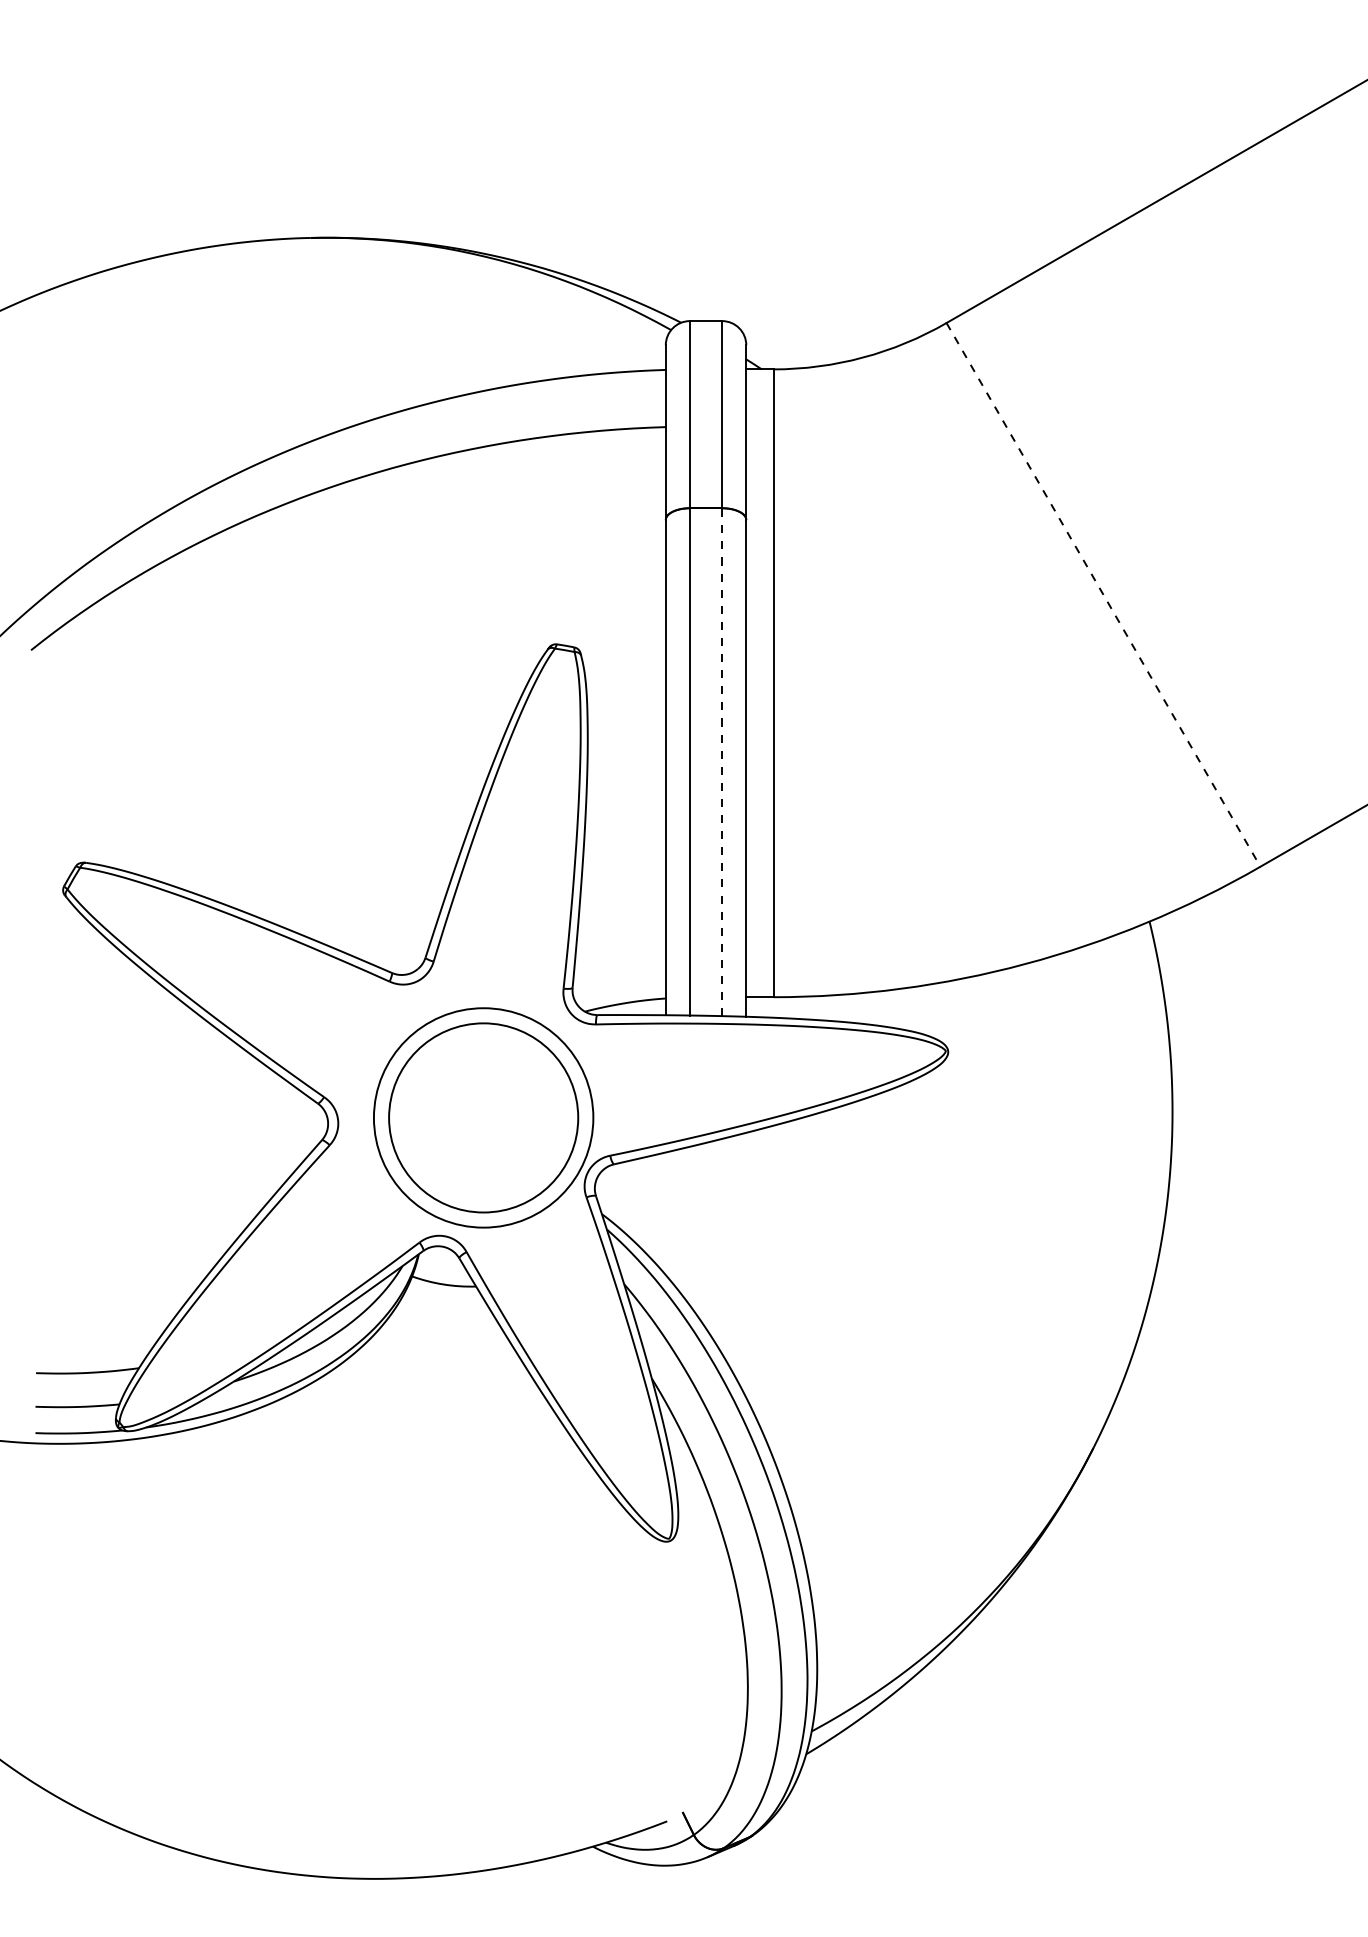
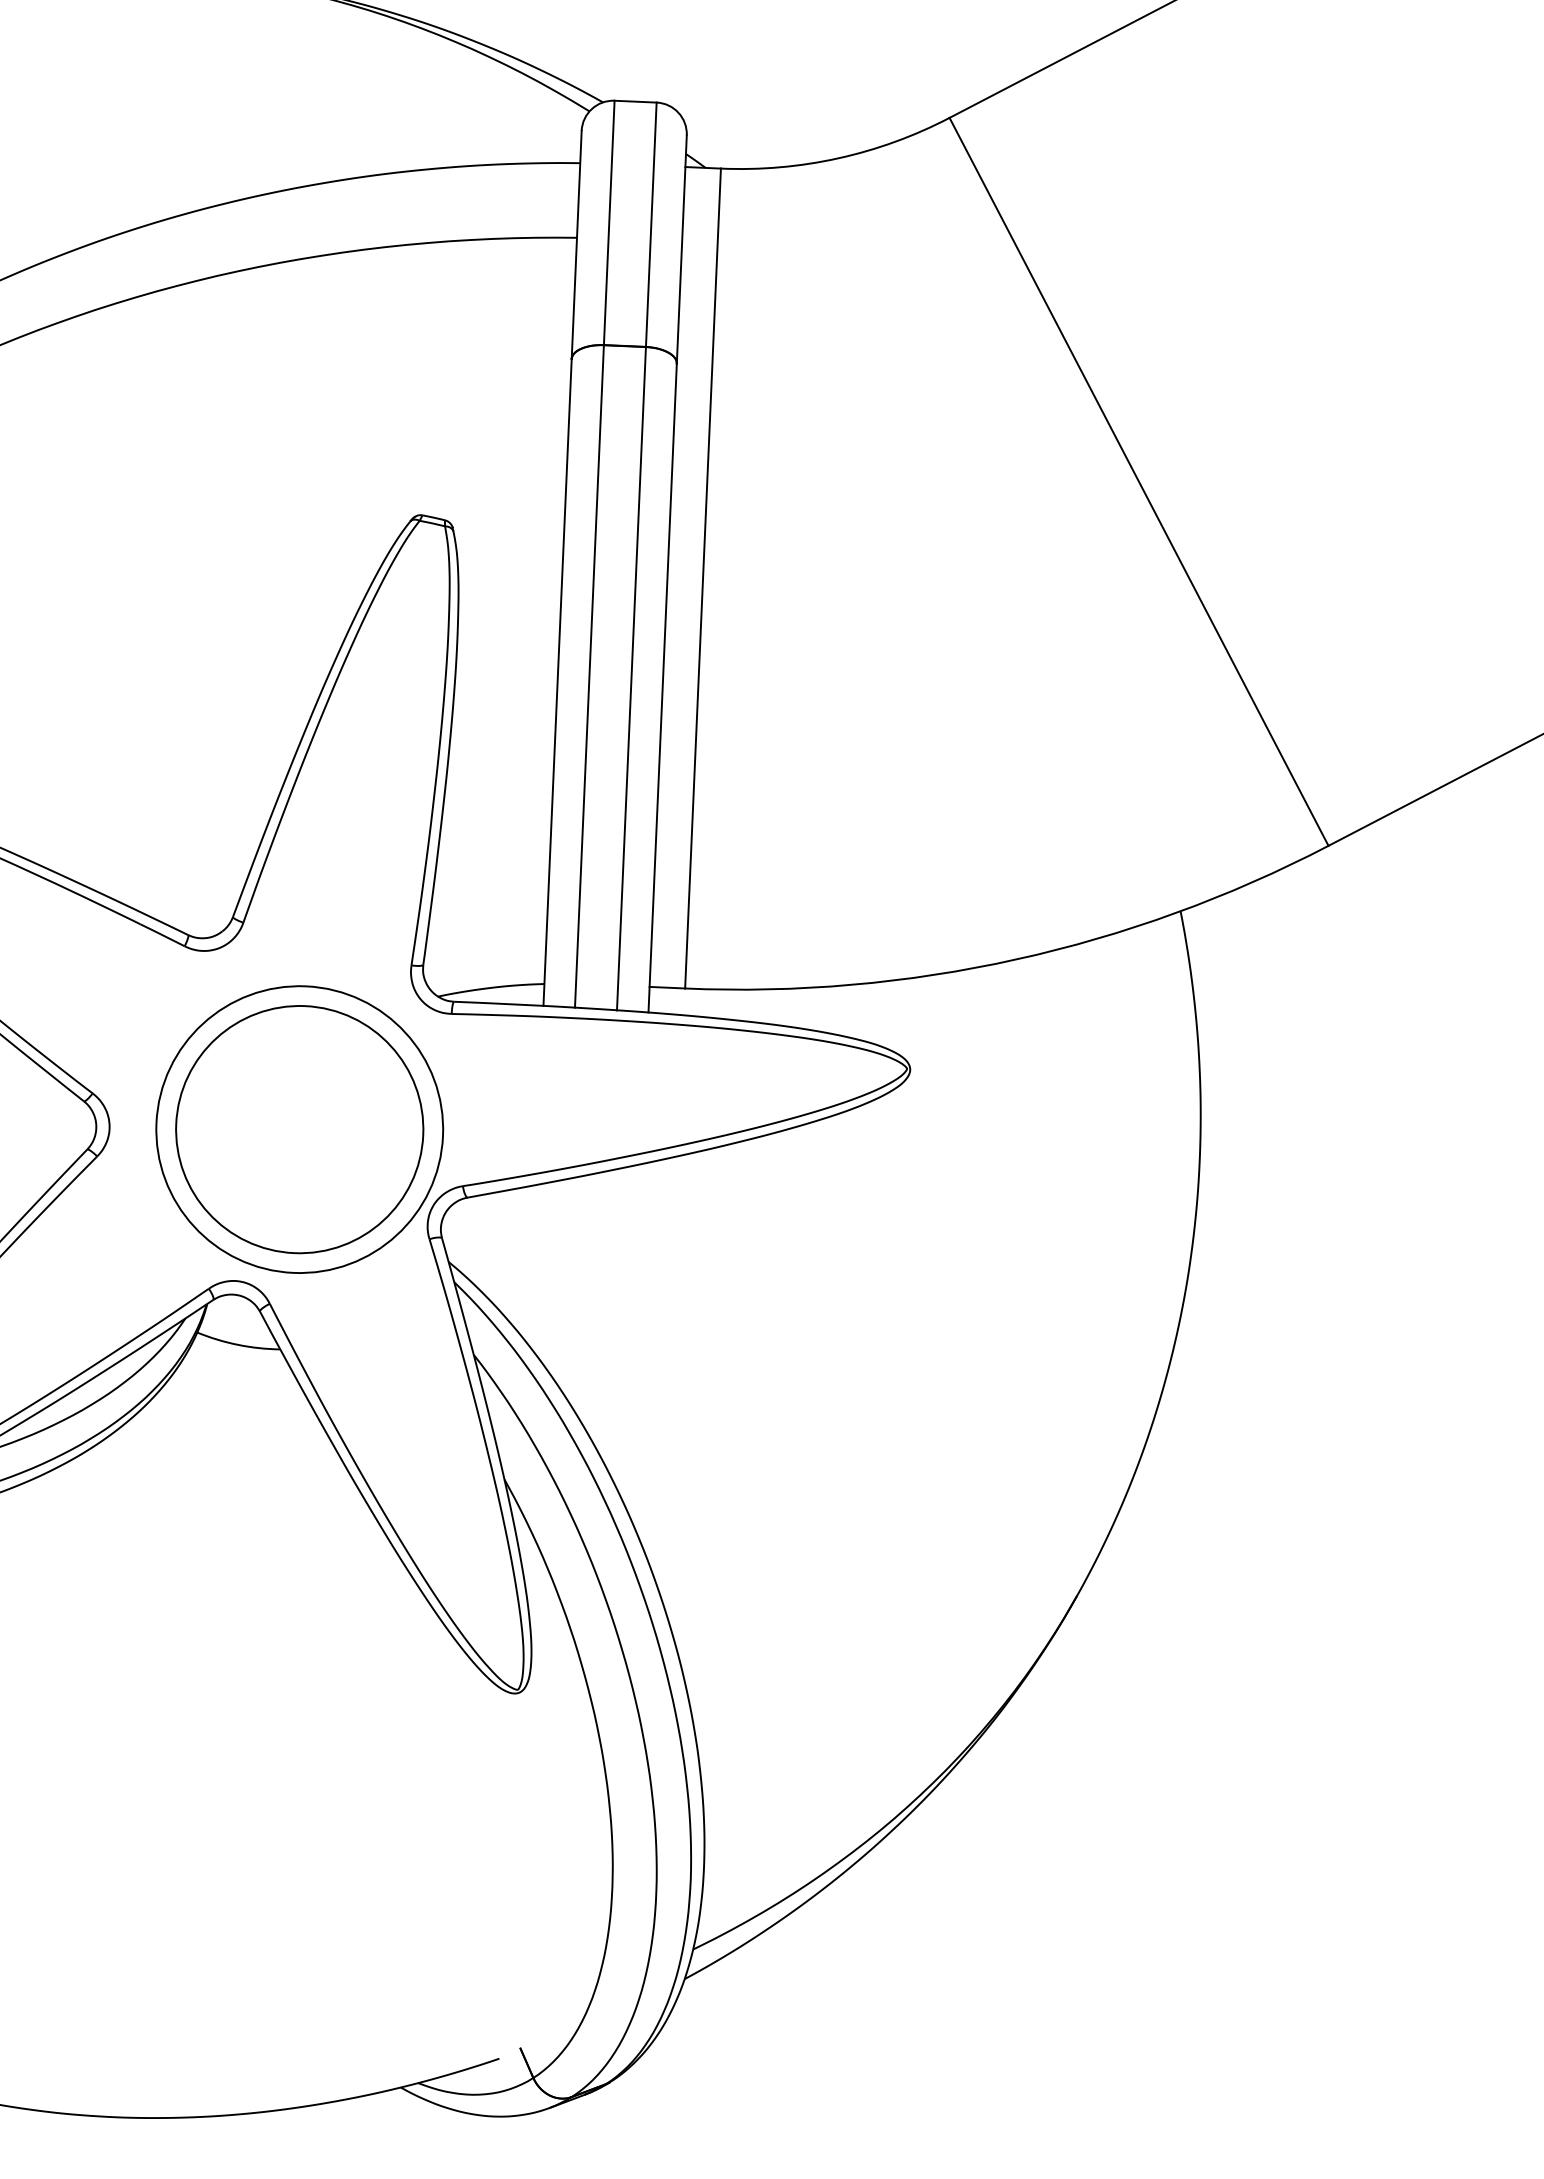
line: (1103, 594) -> (1139, 481), dashed -> solid
line: (722, 762) -> (631, 679), dashed -> solid

